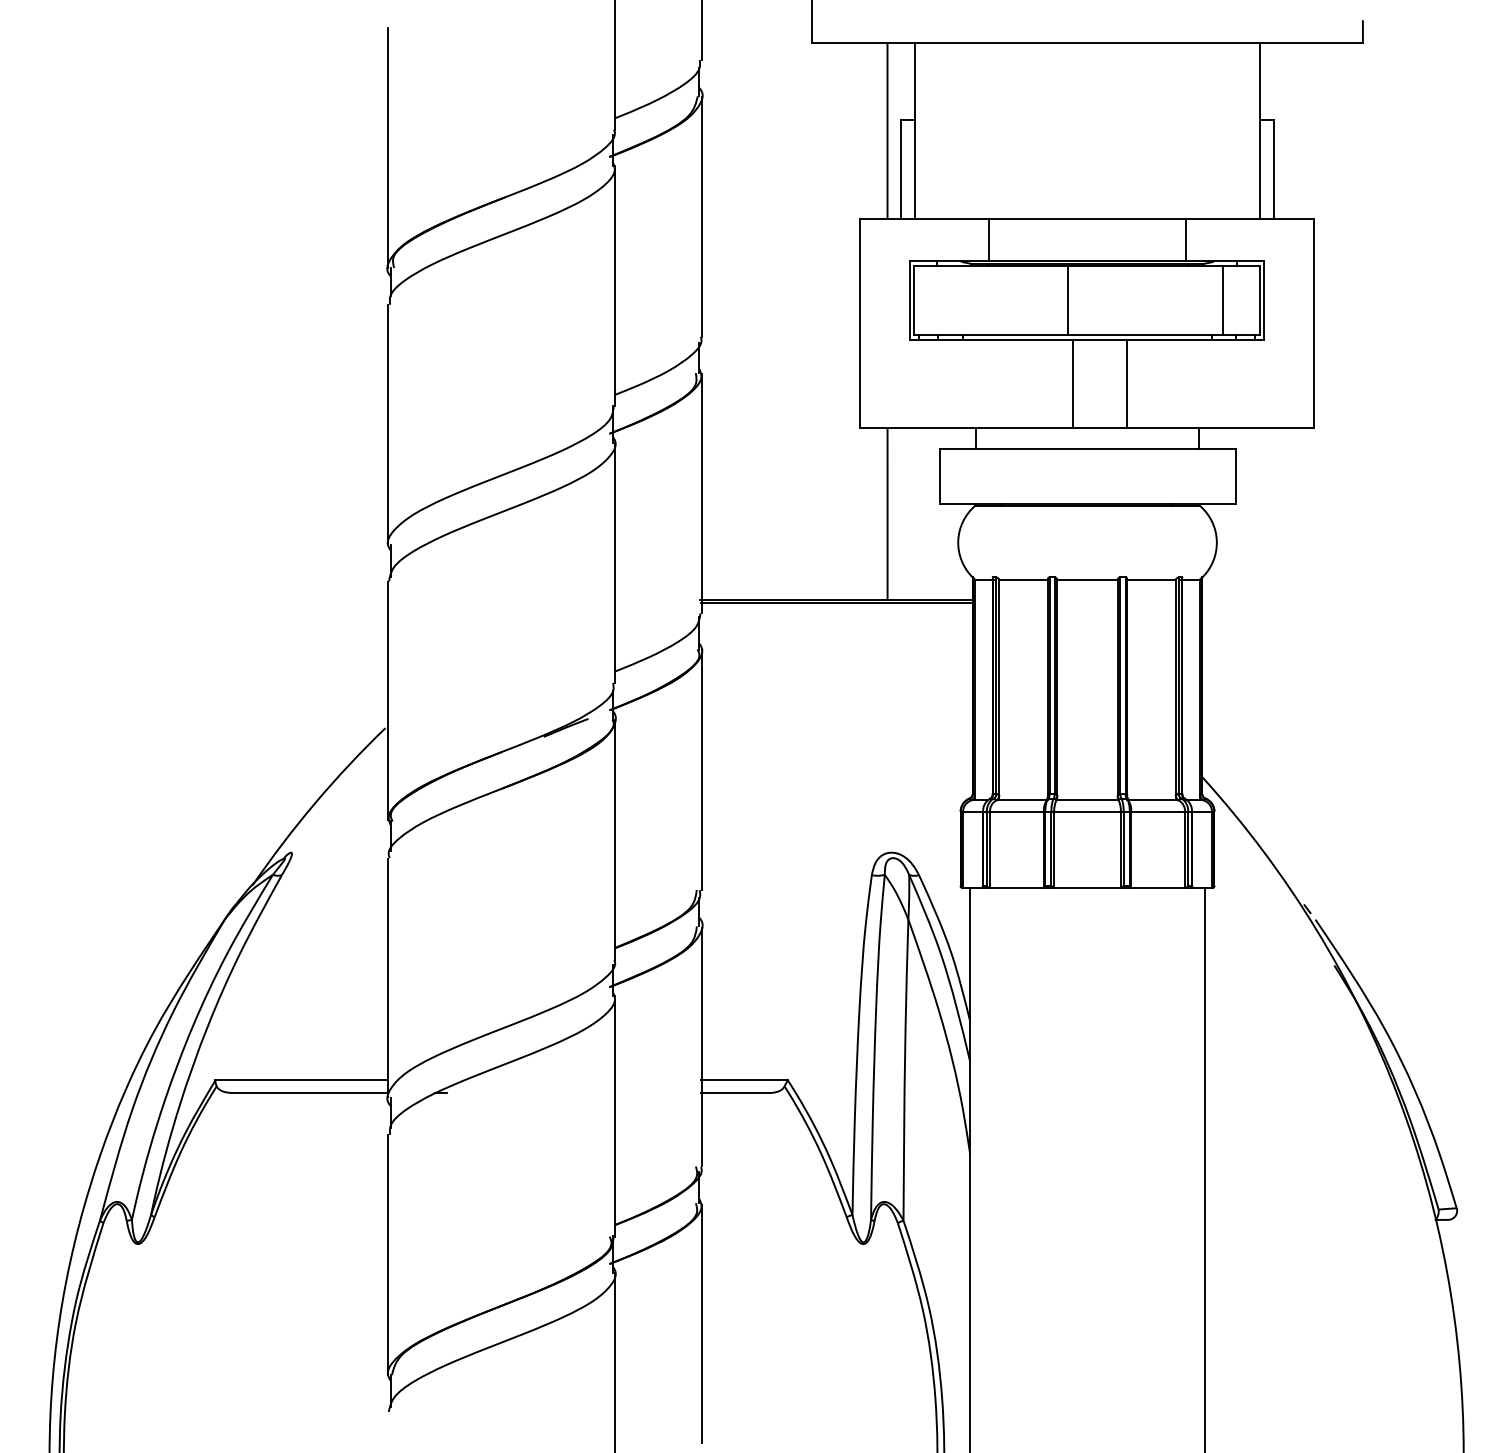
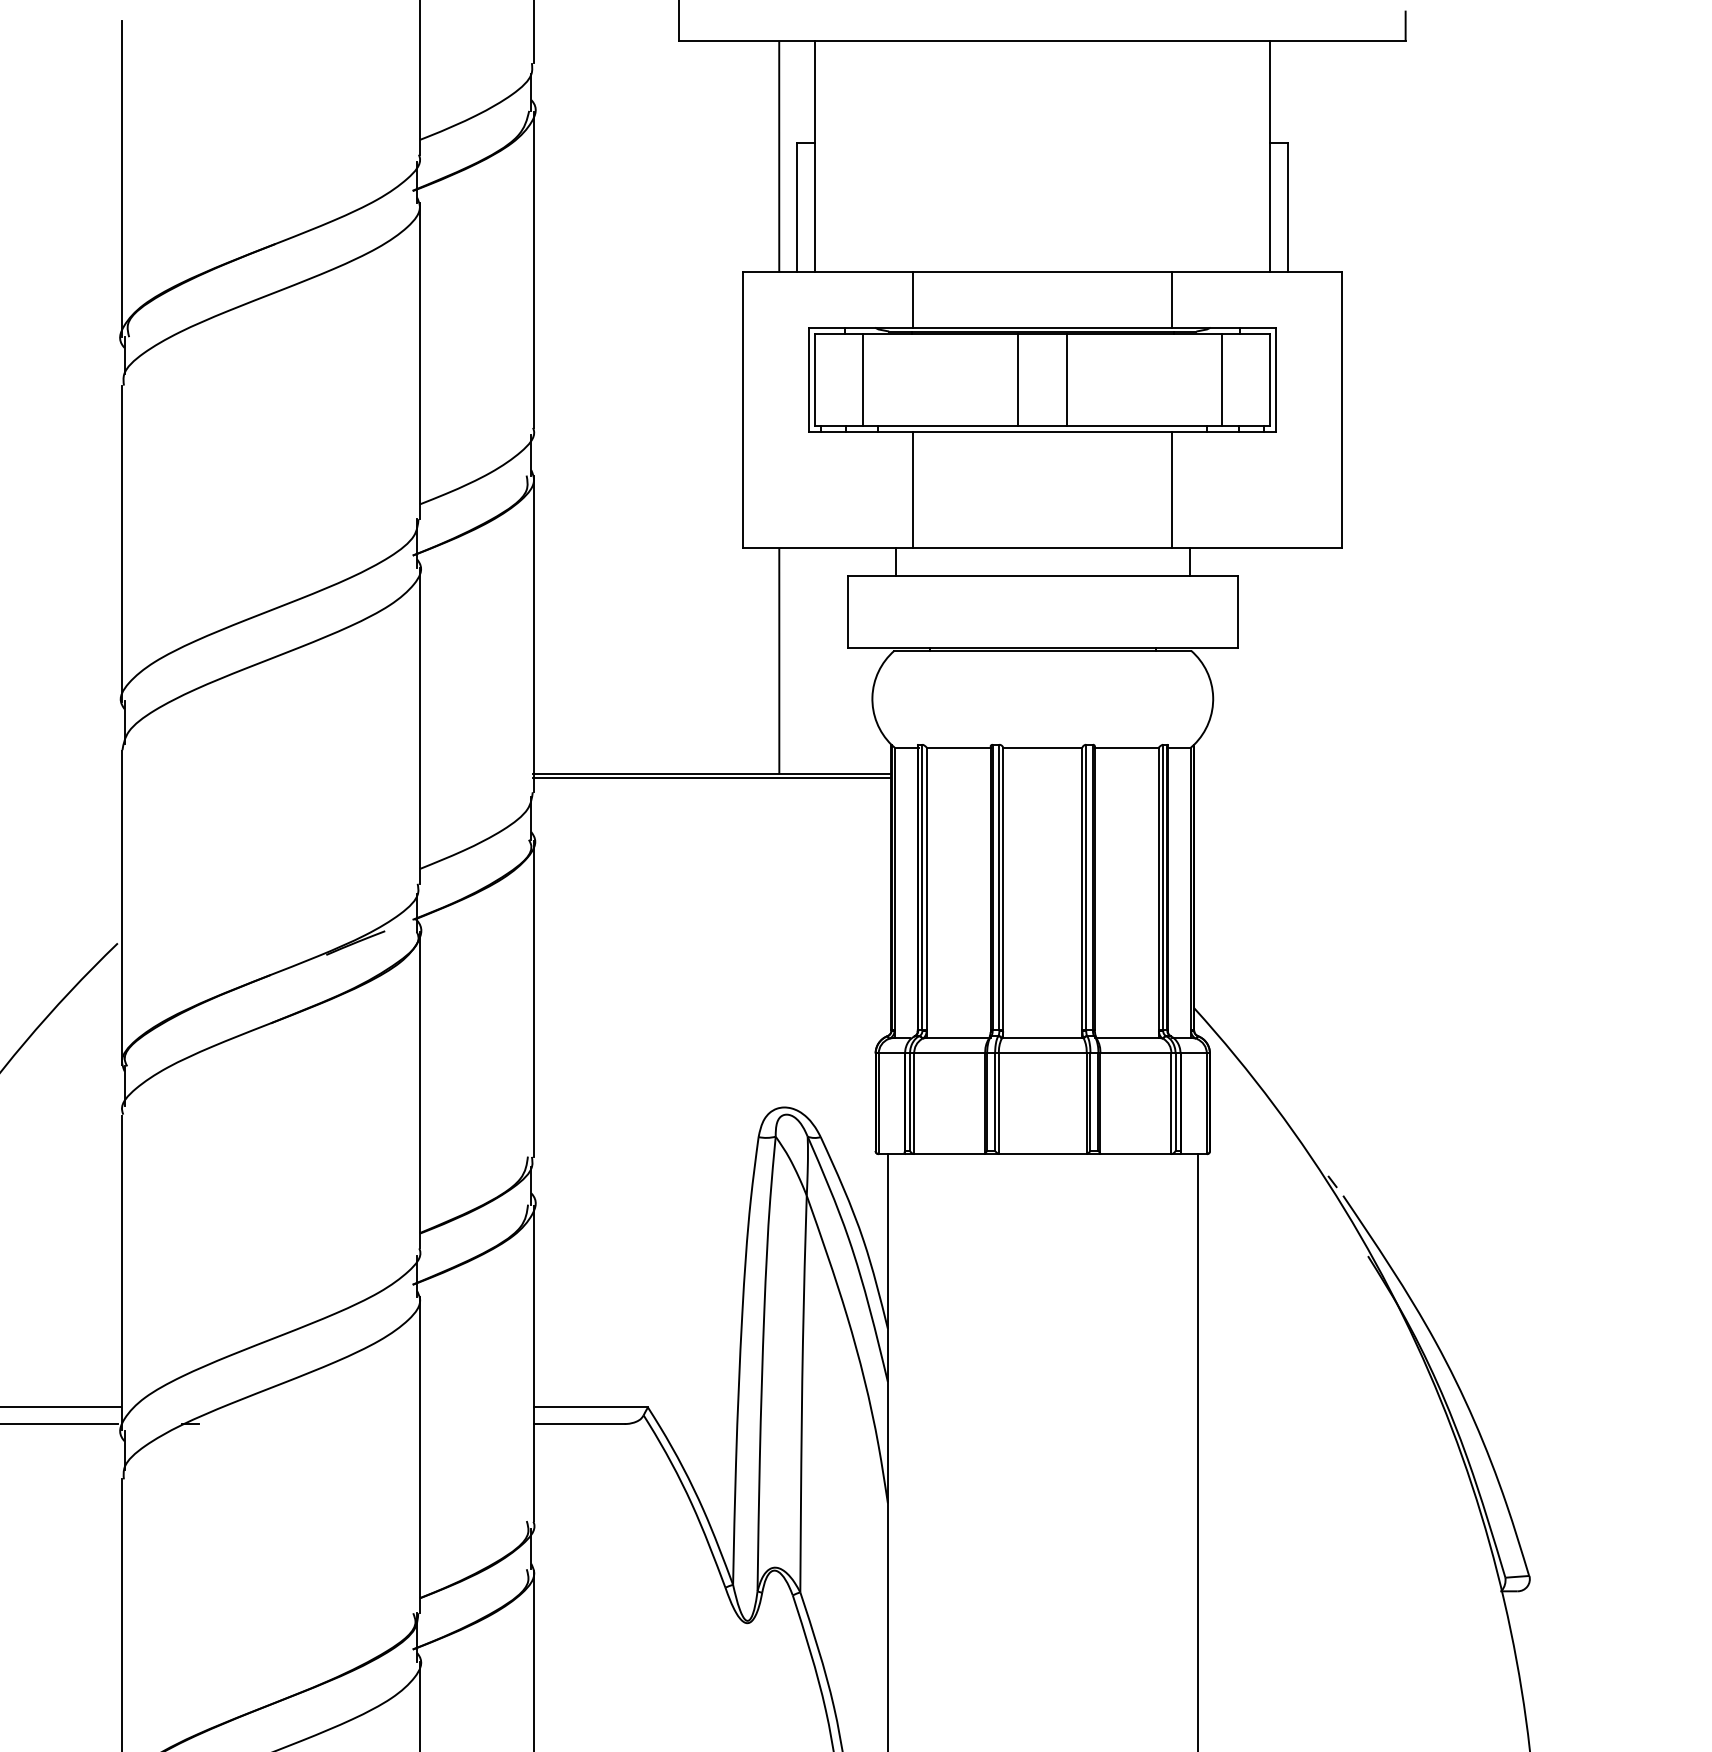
line: (951, 300) -> (863, 379), added
line: (1106, 300) -> (1067, 379), added
line: (1072, 384) -> (912, 490), moved
line: (1126, 384) -> (1171, 490), moved

